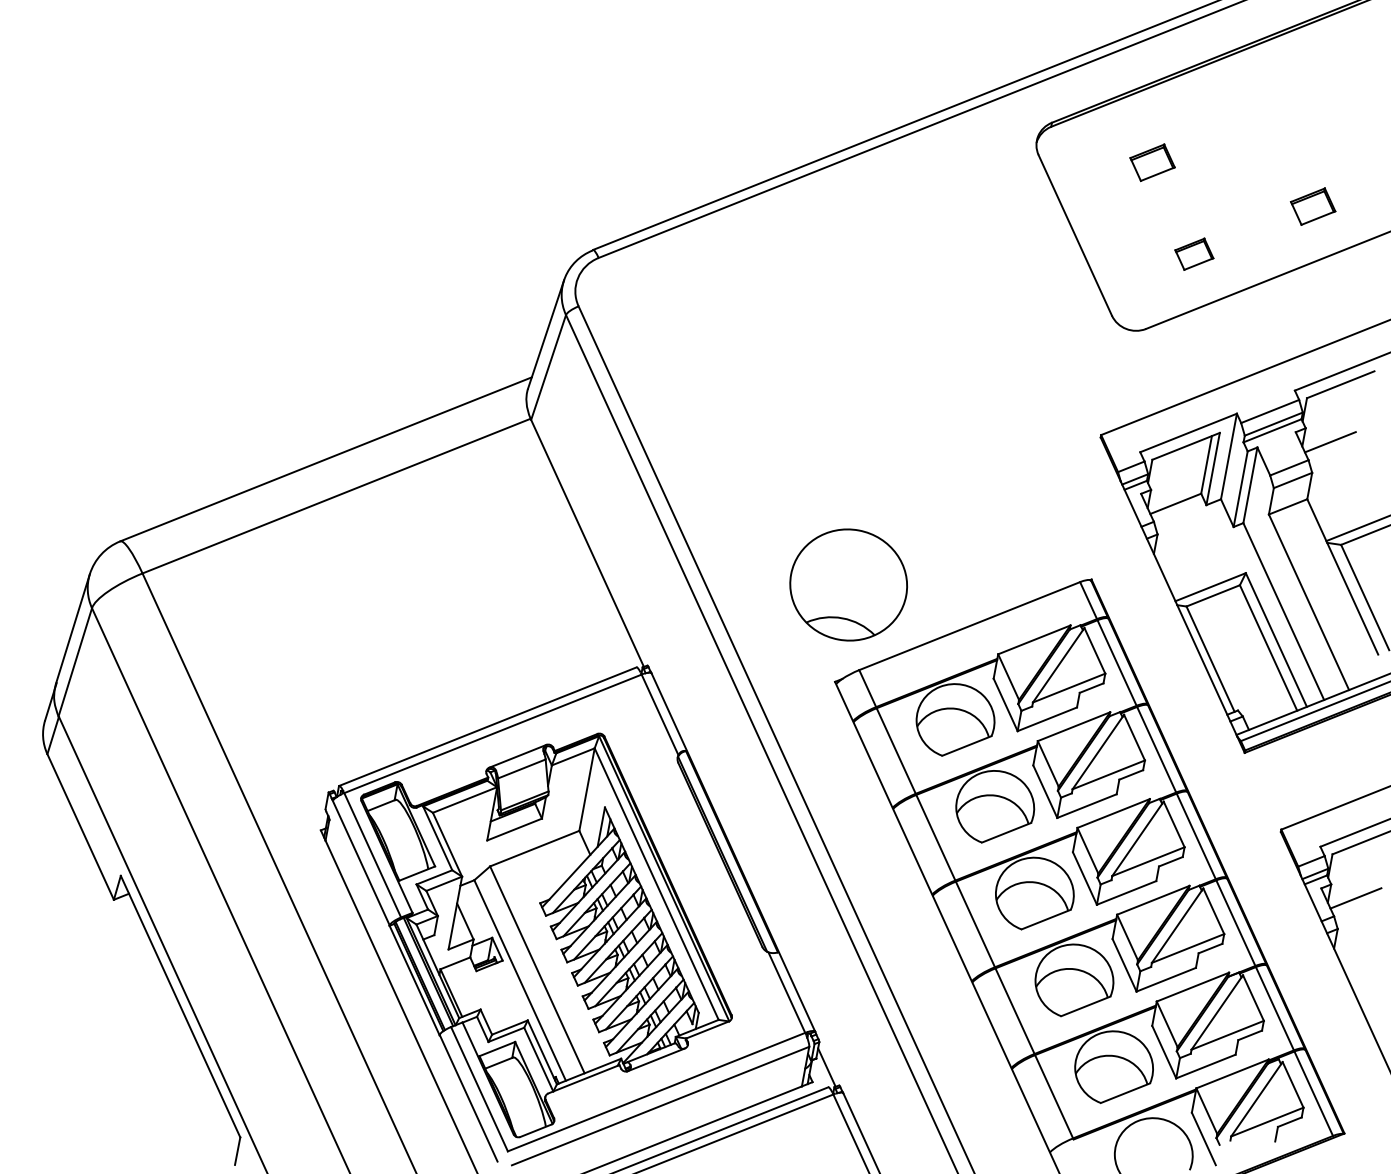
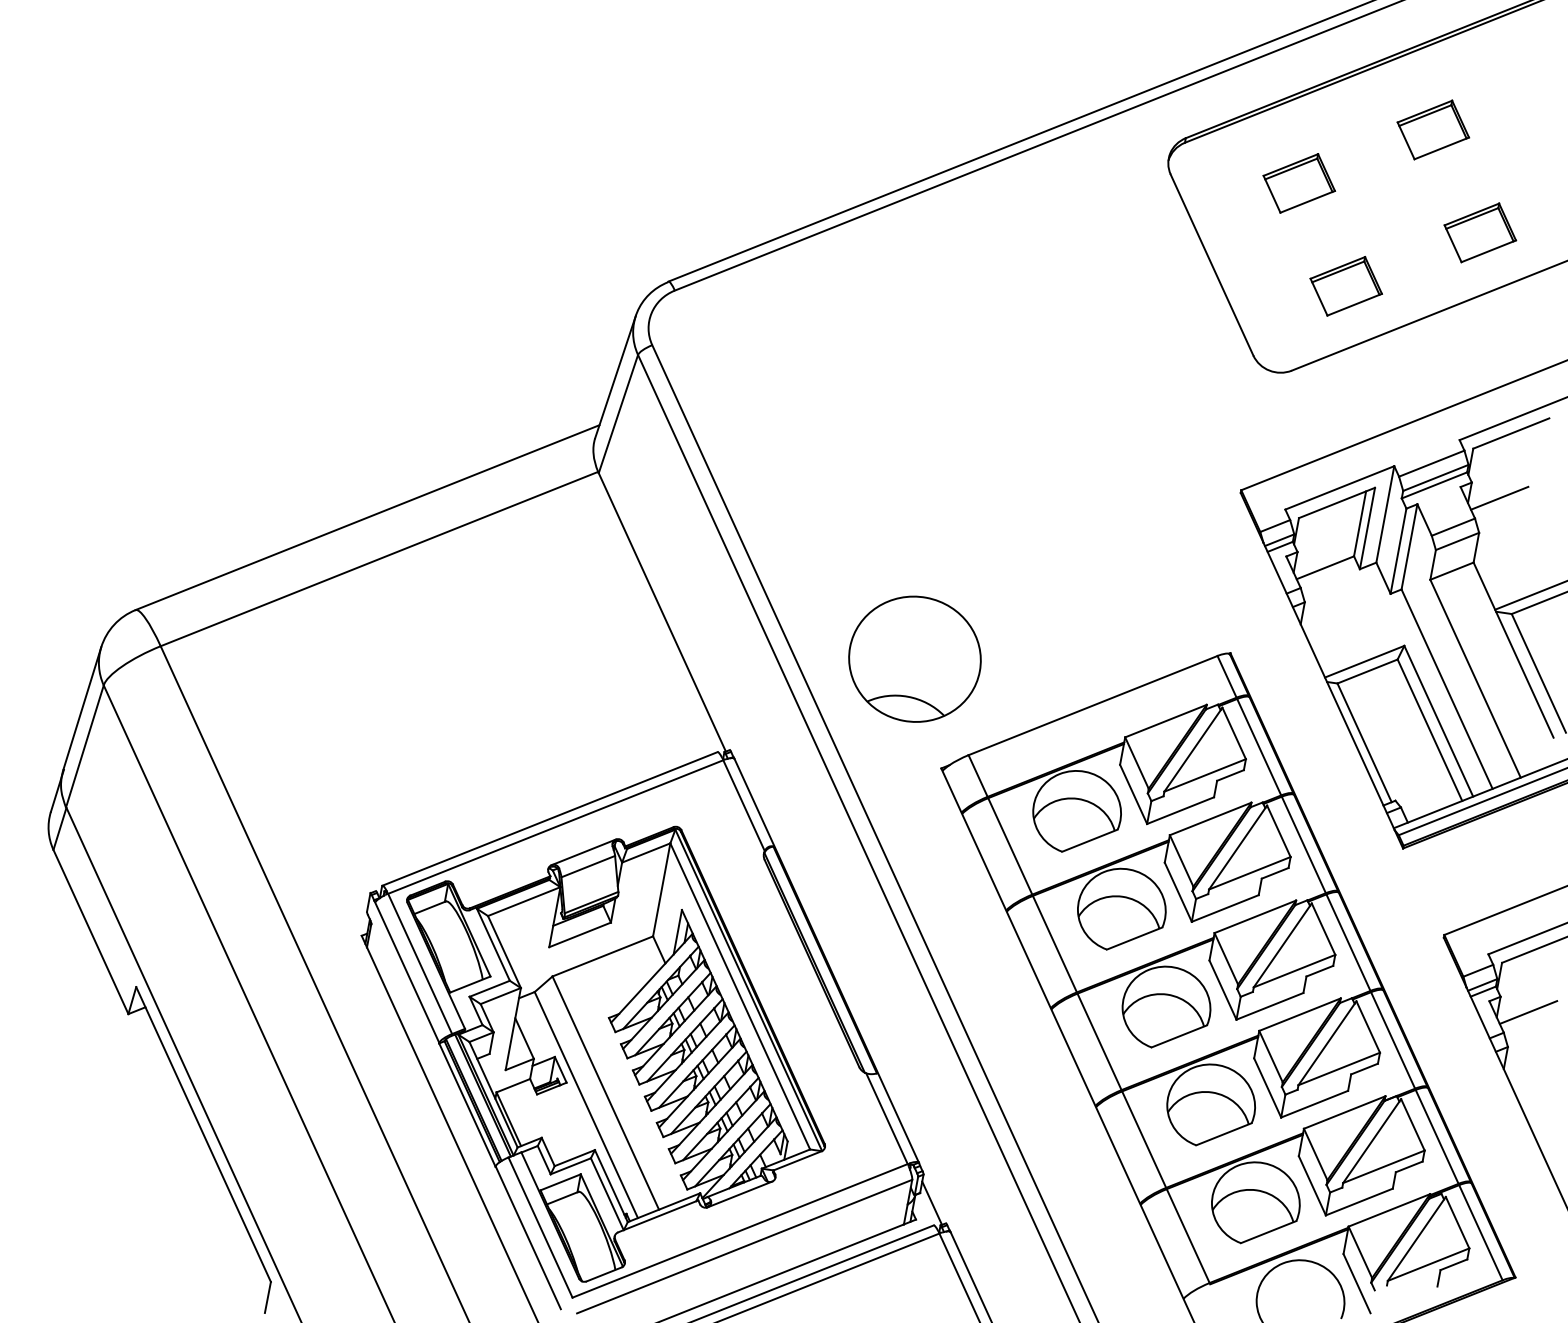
part: (1271, 115) -> (1433, 130), added
part: (1152, 162) -> (1299, 183), size x1.43
part: (1312, 206) -> (1479, 232), size x1.43
part: (1194, 254) -> (1346, 286), size x1.67
part: (848, 584) -> (914, 658), moved

